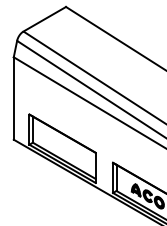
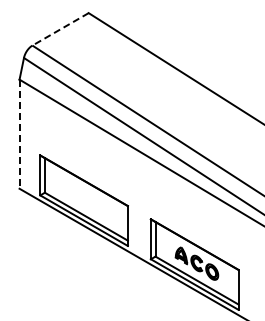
line: (44, 19) -> (60, 29), solid -> dashed
line: (13, 98) -> (19, 134), solid -> dashed

